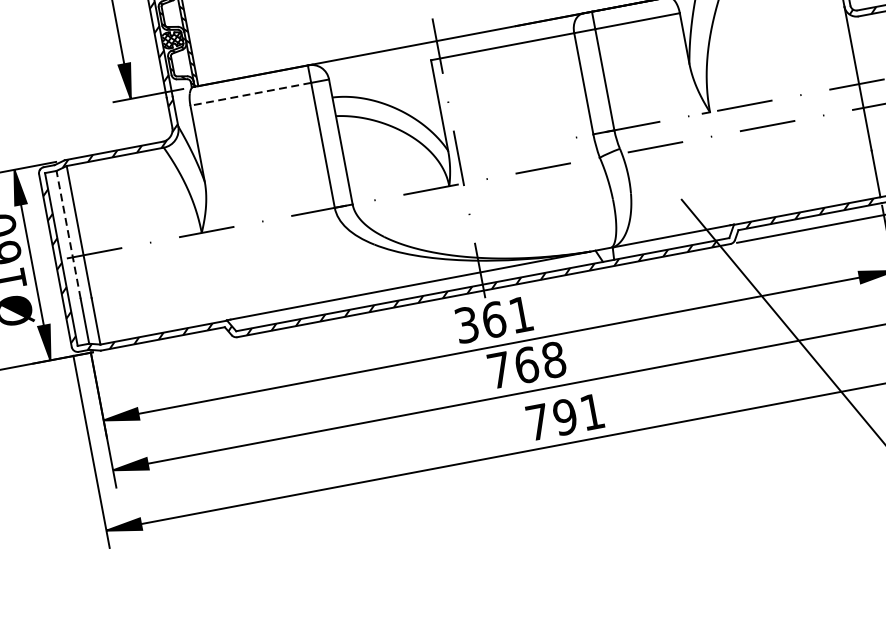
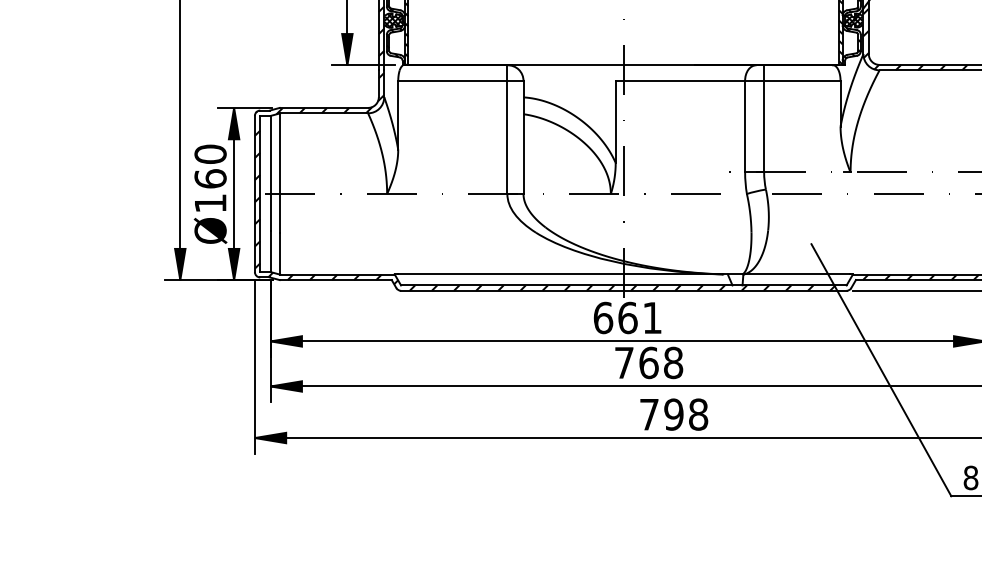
line: (250, 94) -> (452, 81), dashed -> solid
line: (68, 234) -> (270, 173), dashed -> solid
text: (466, 324) -> (603, 317), 361 -> 661
text: (592, 411) -> (698, 414), 791 -> 798

